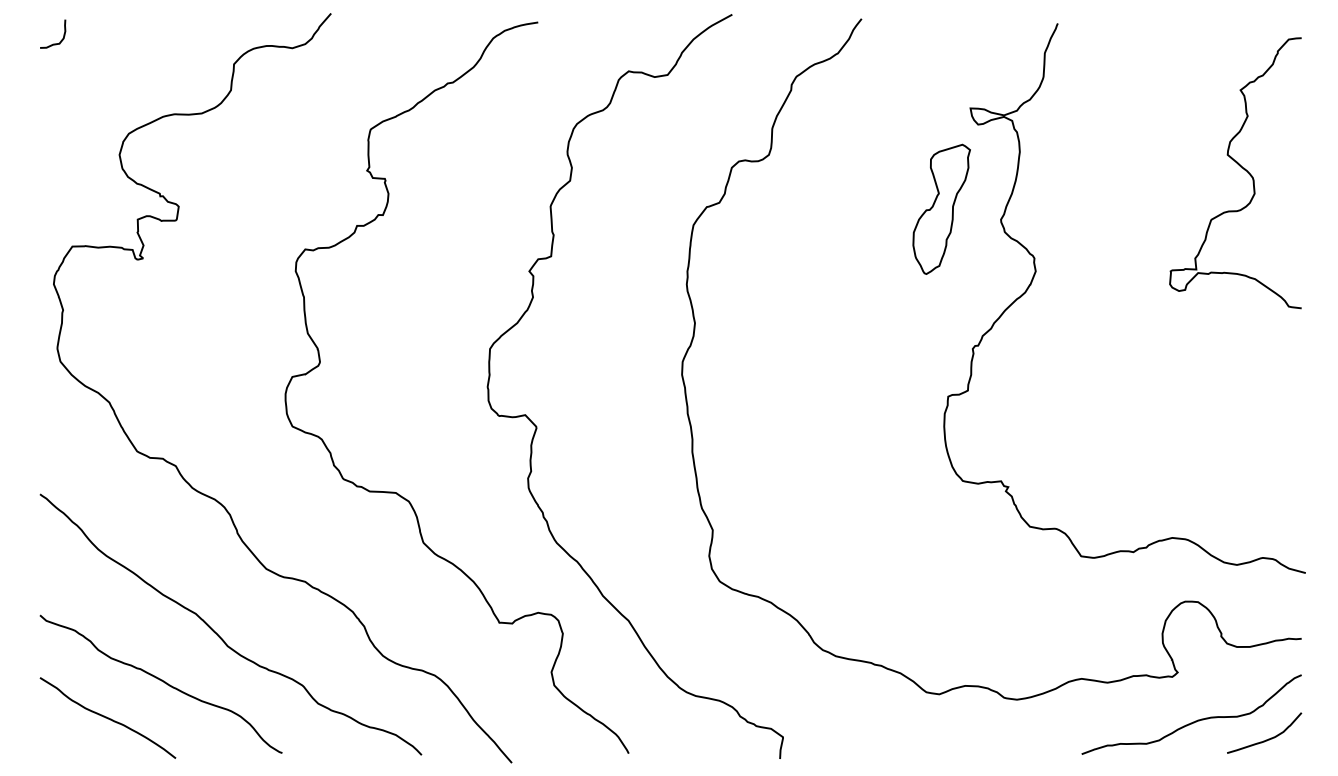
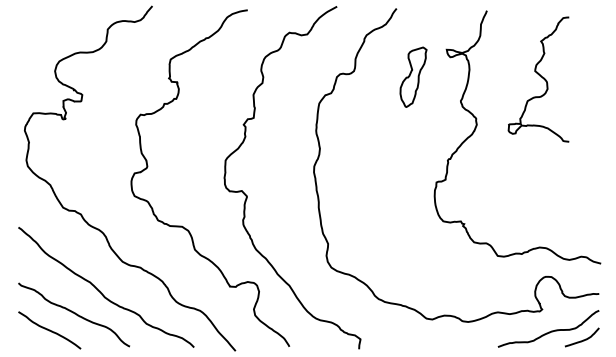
curve: (61, 33) -> (28, 15), removed
curve: (1237, 166) -> (539, 76), moved
part: (941, 207) -> (413, 76), moved

